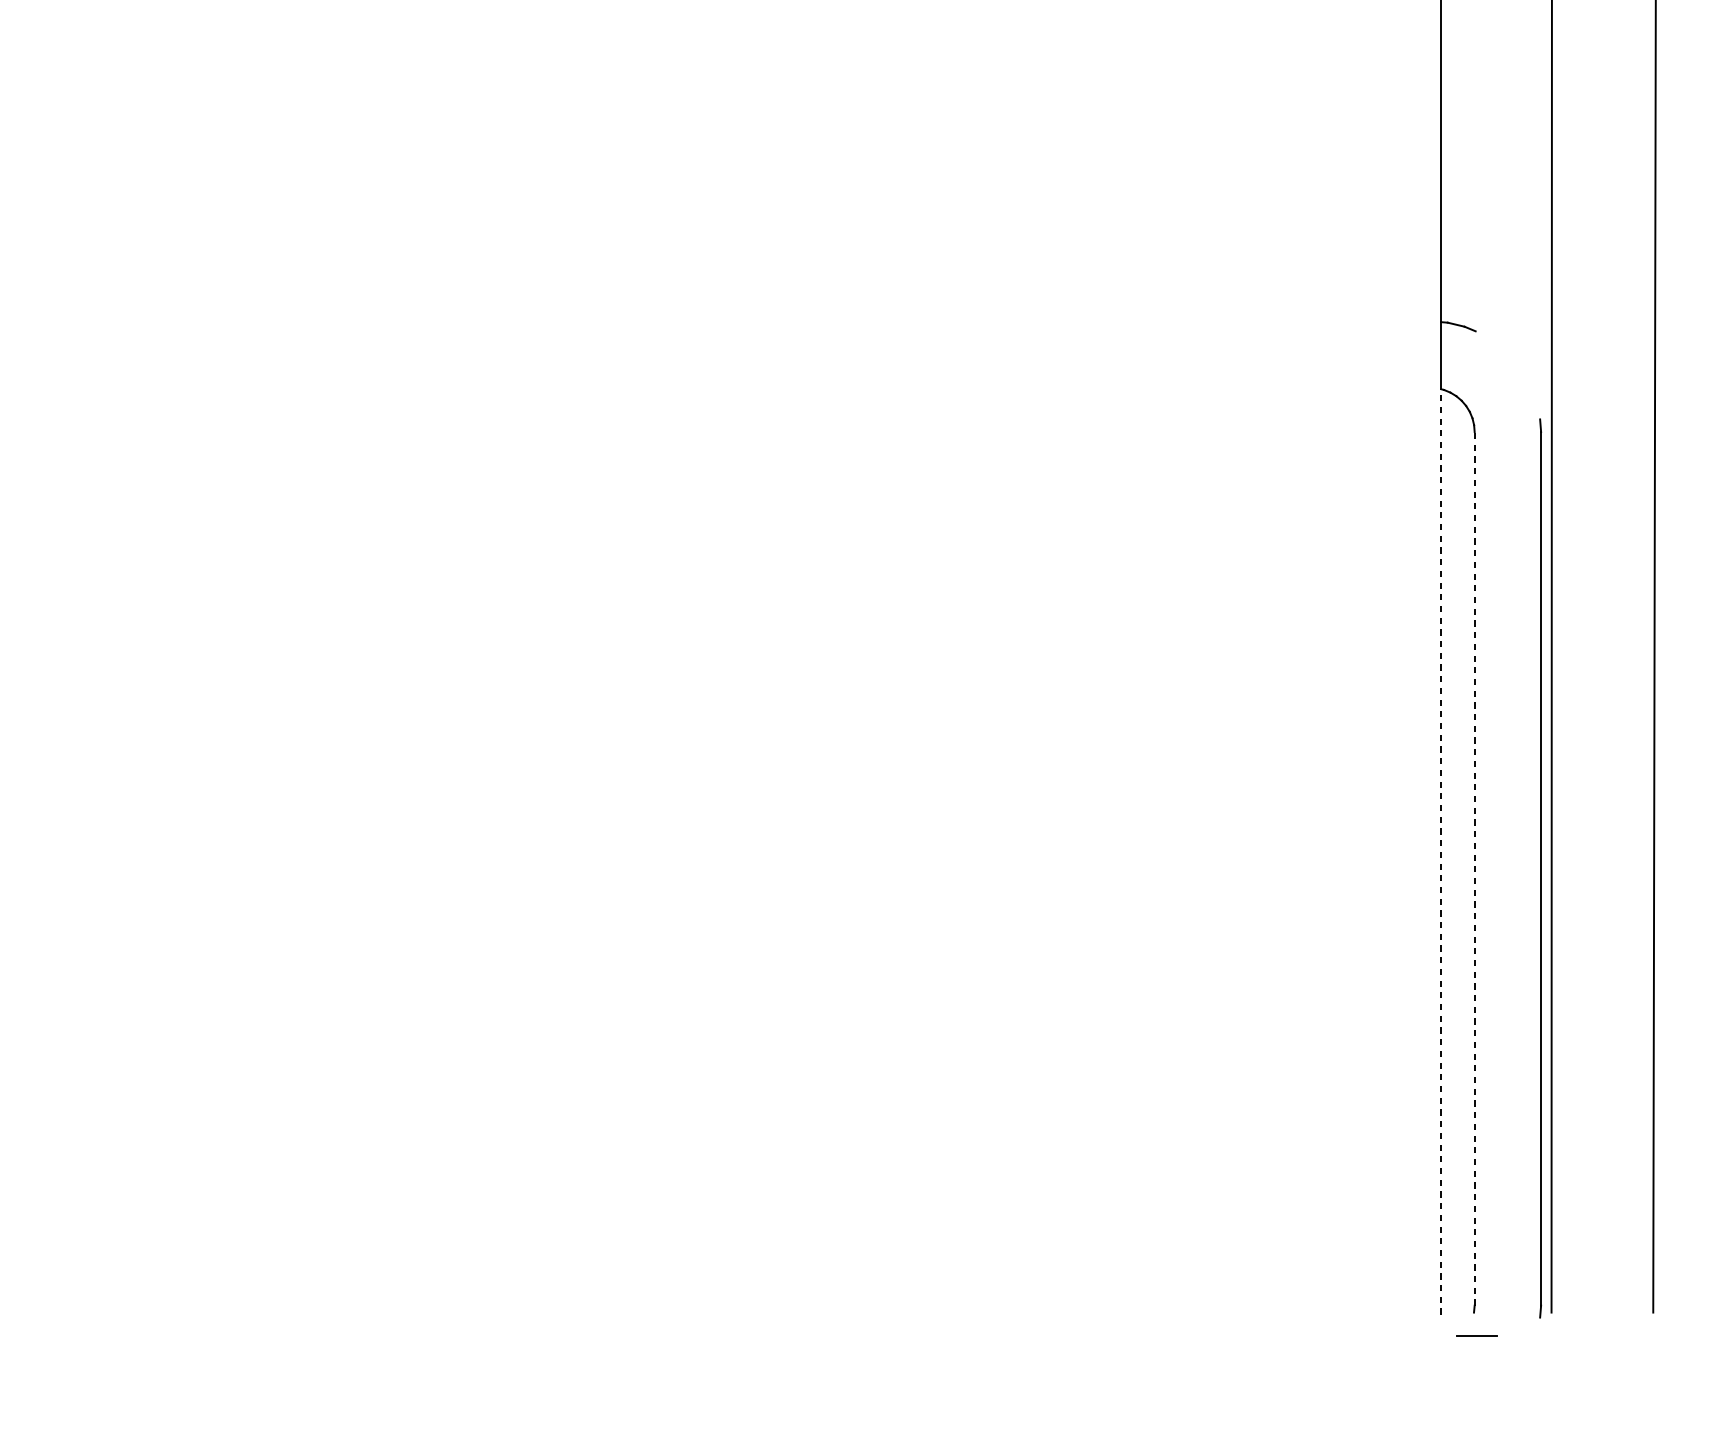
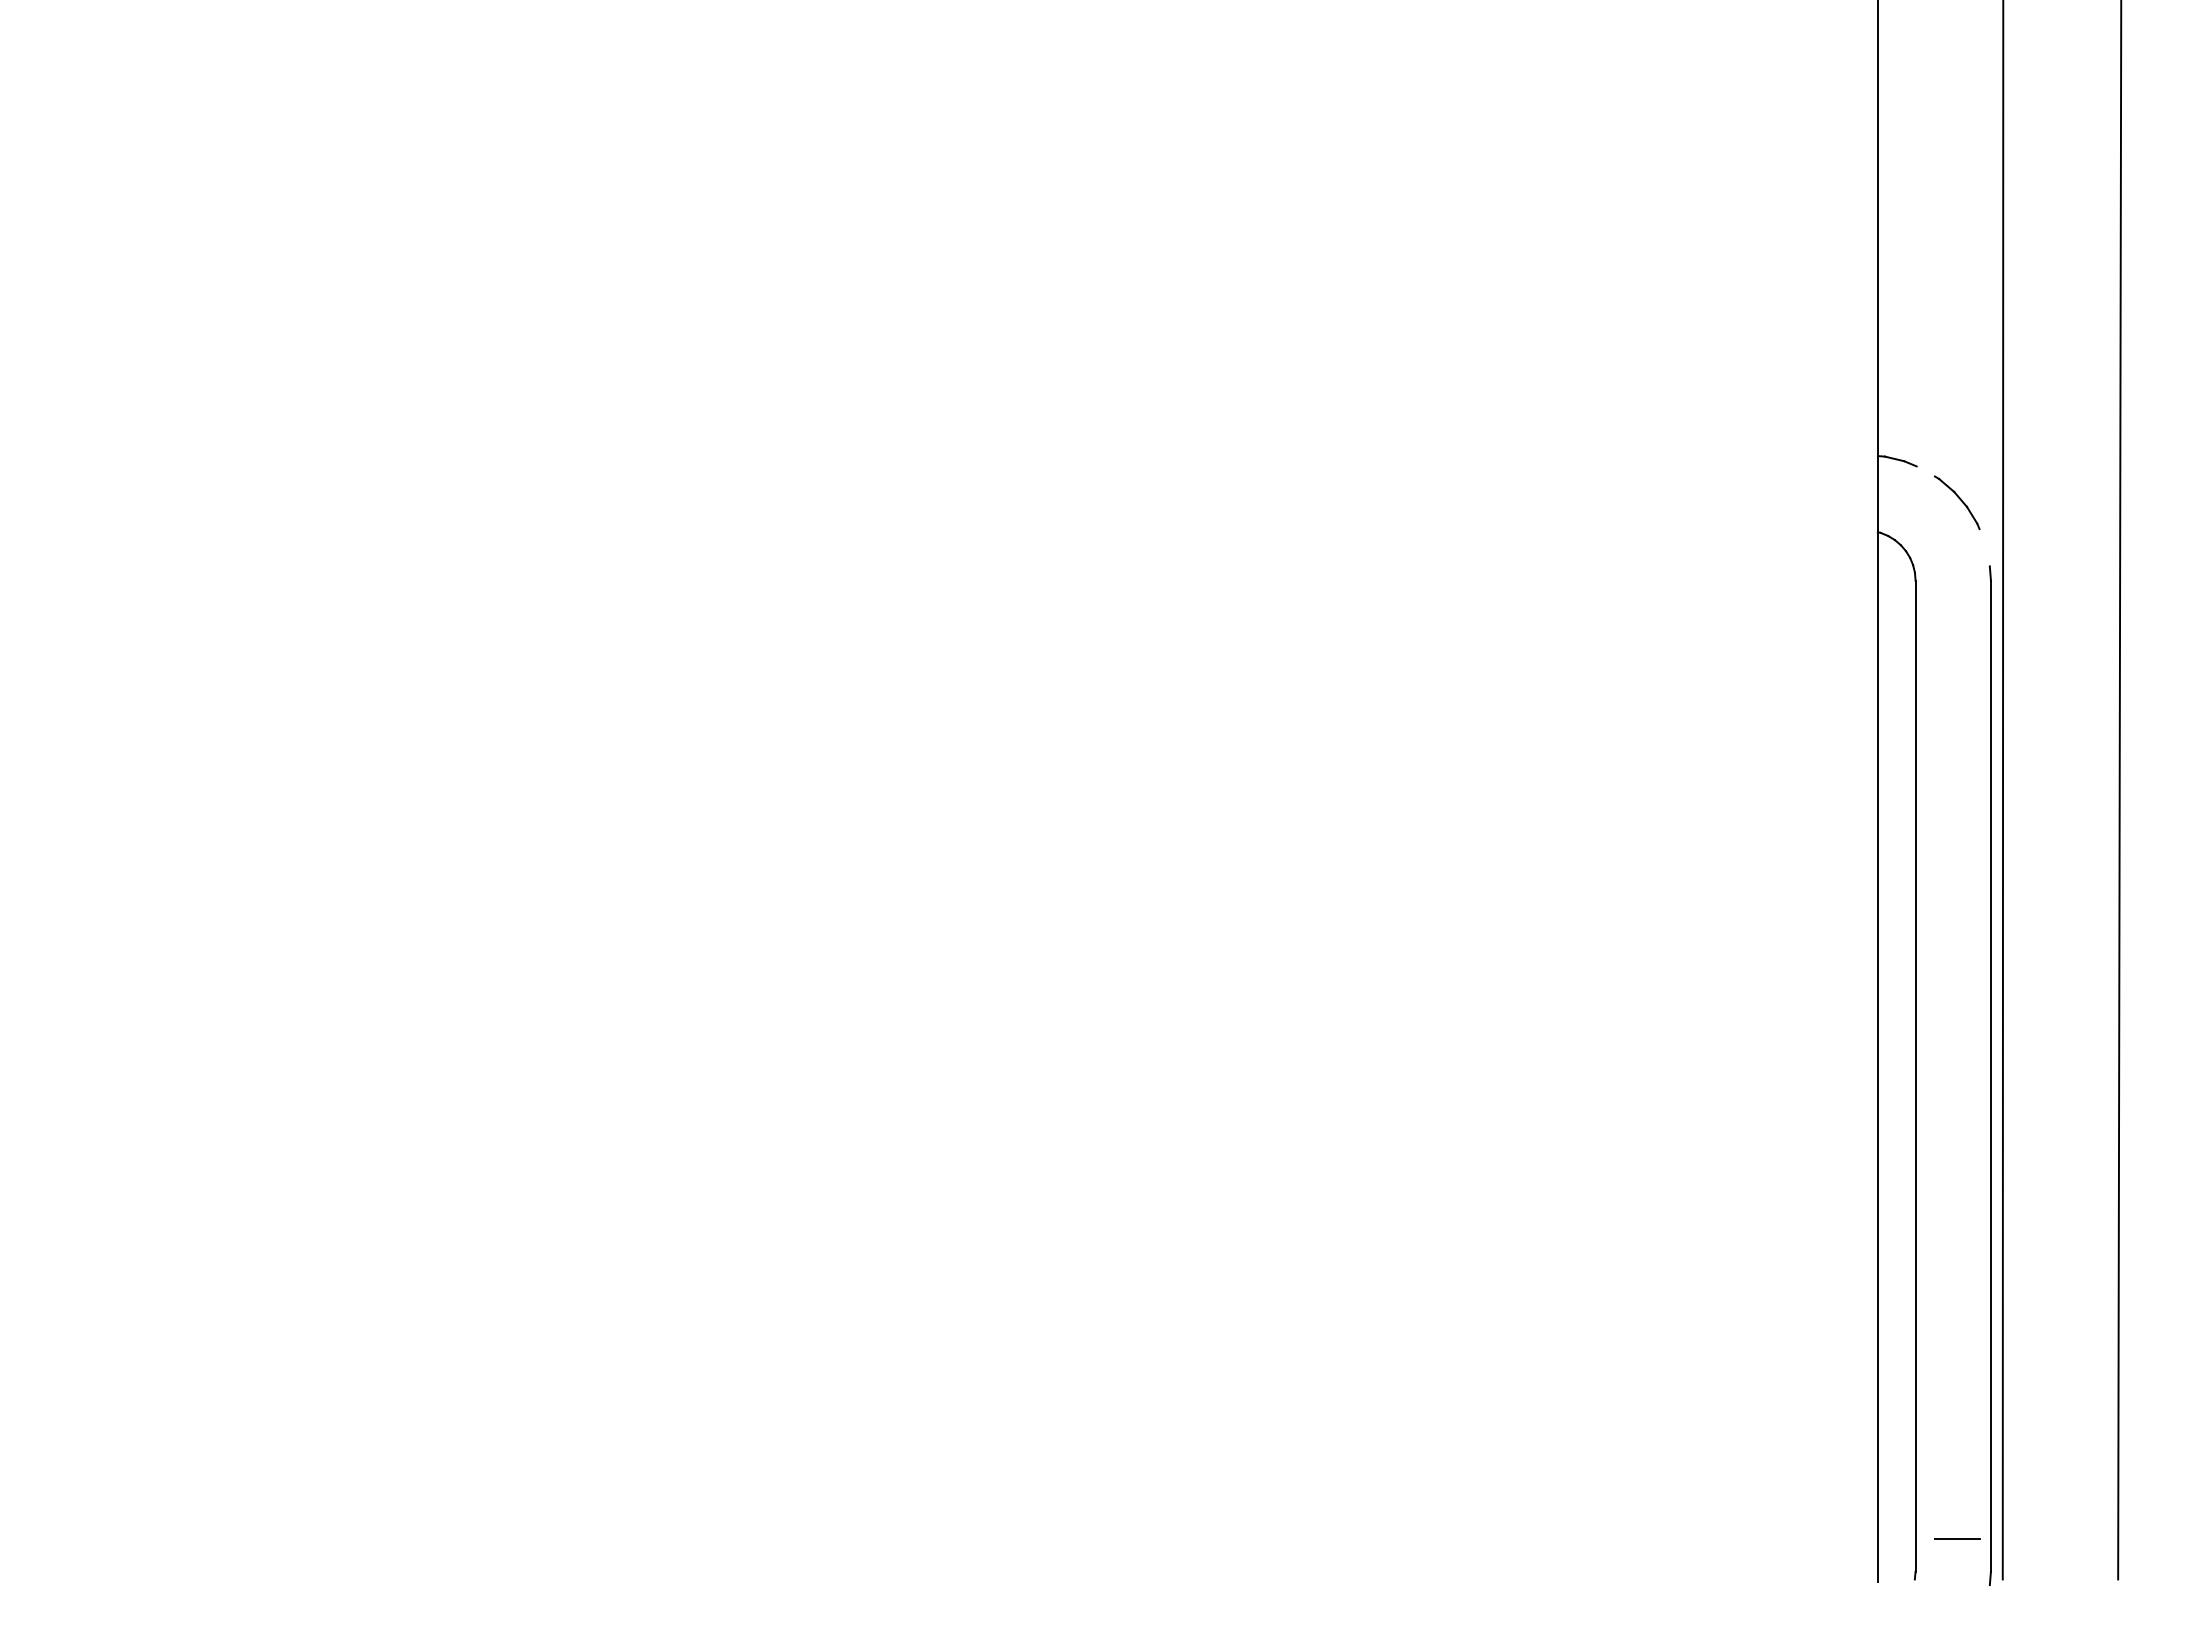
part: (1510, 363) -> (1956, 502), added
line: (1441, 851) -> (1877, 1056), dashed -> solid
line: (1474, 868) -> (1915, 1075), dashed -> solid
line: (1477, 1335) -> (1957, 1538), moved

